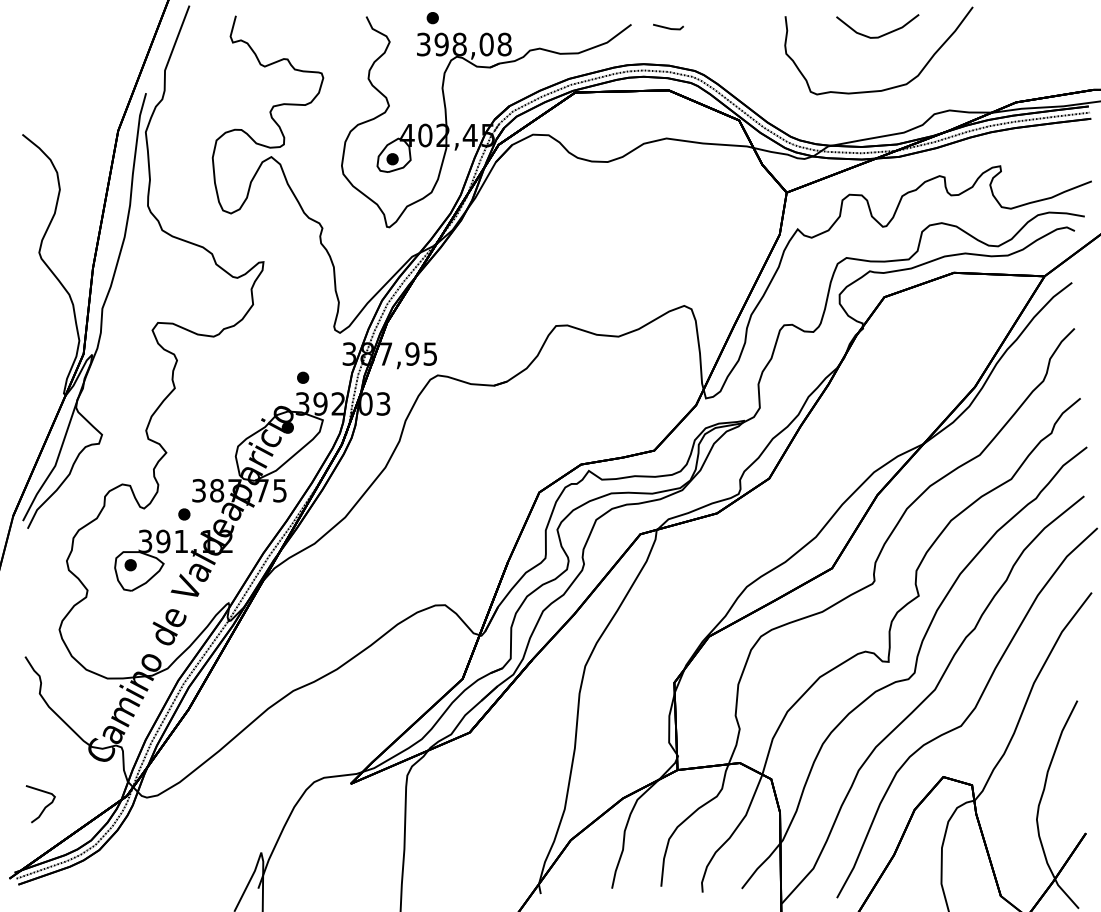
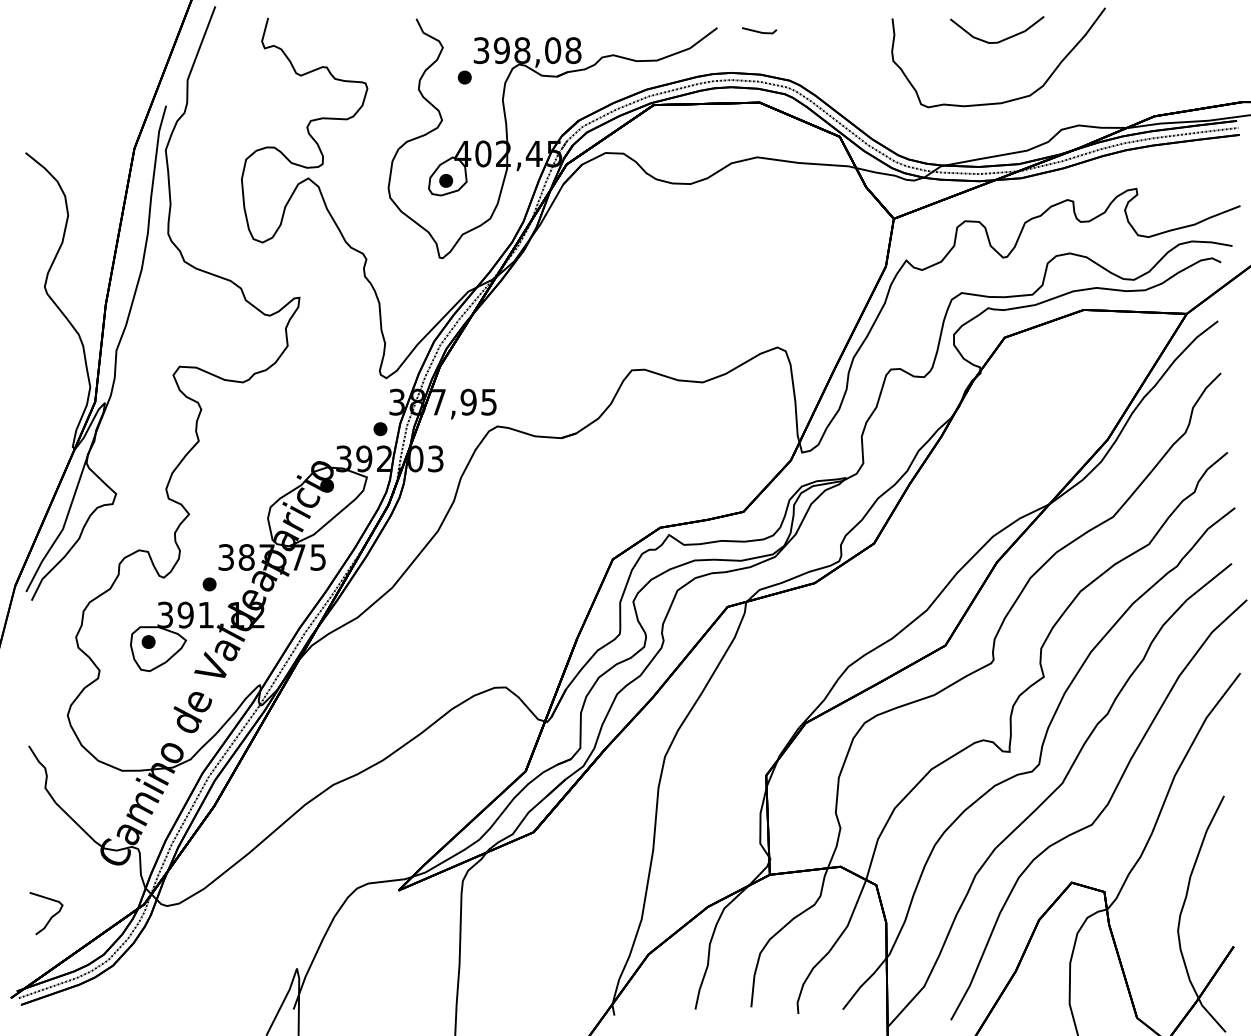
part: (432, 18) -> (464, 77), moved
part: (303, 378) -> (380, 429), moved

